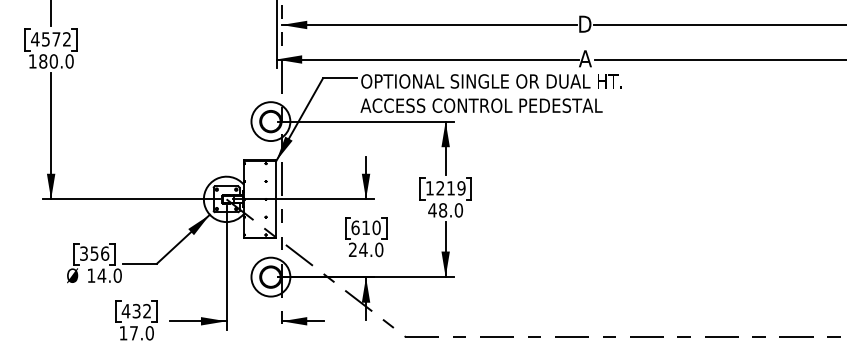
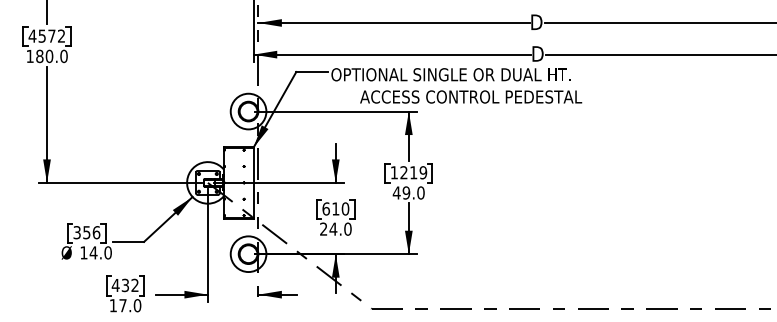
text: (585, 58) -> (537, 53), A -> D
text: (481, 105) -> (471, 96), moved
text: (443, 210) -> (406, 193), 48.0 -> 49.0

